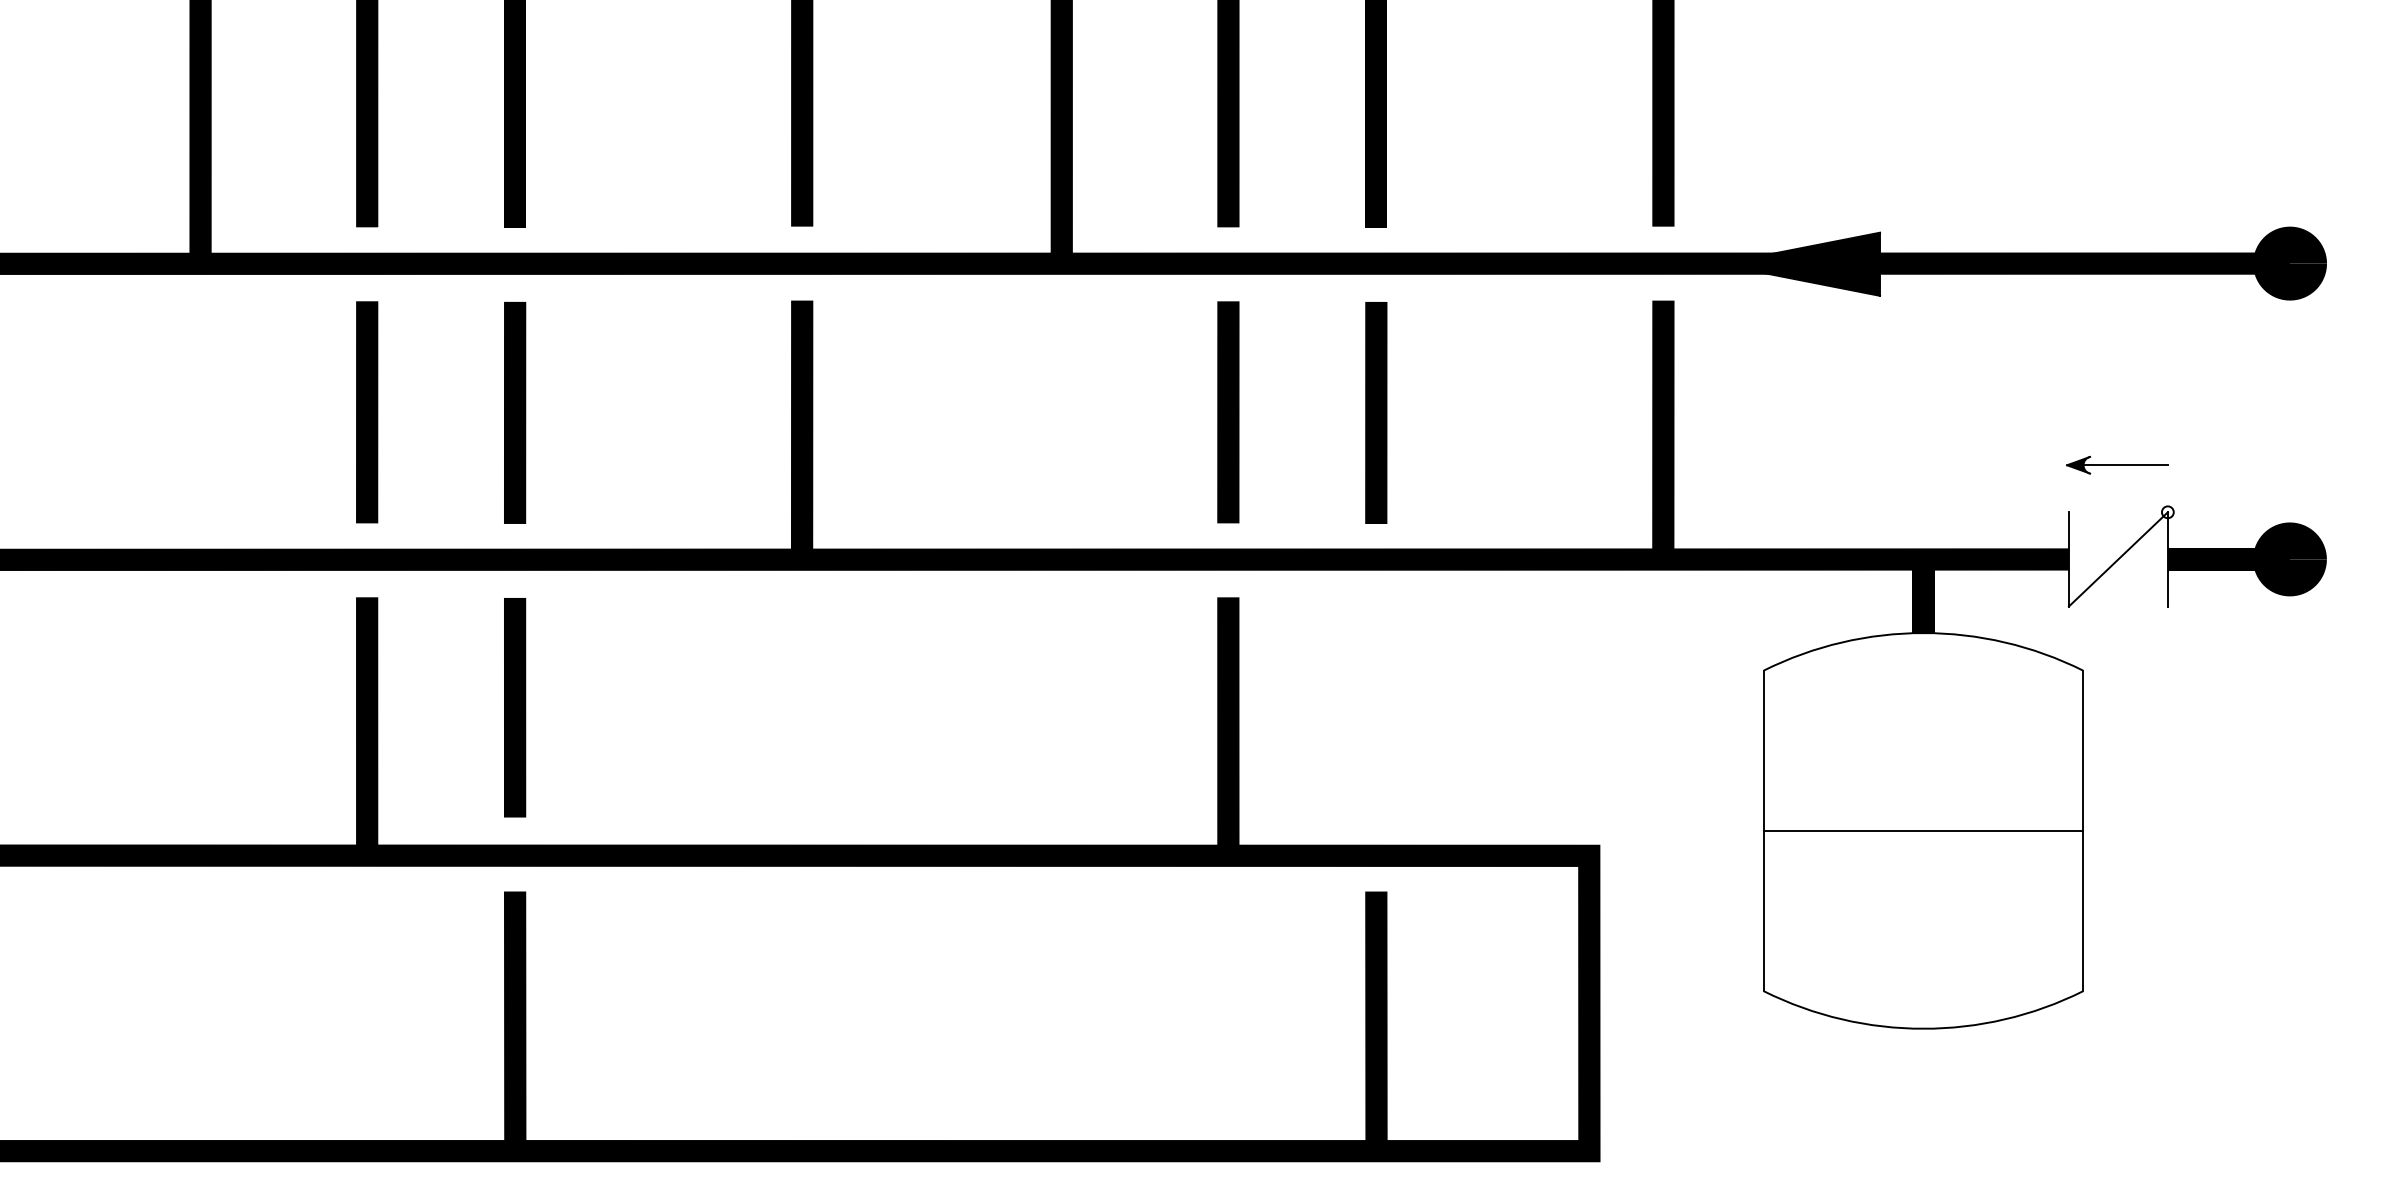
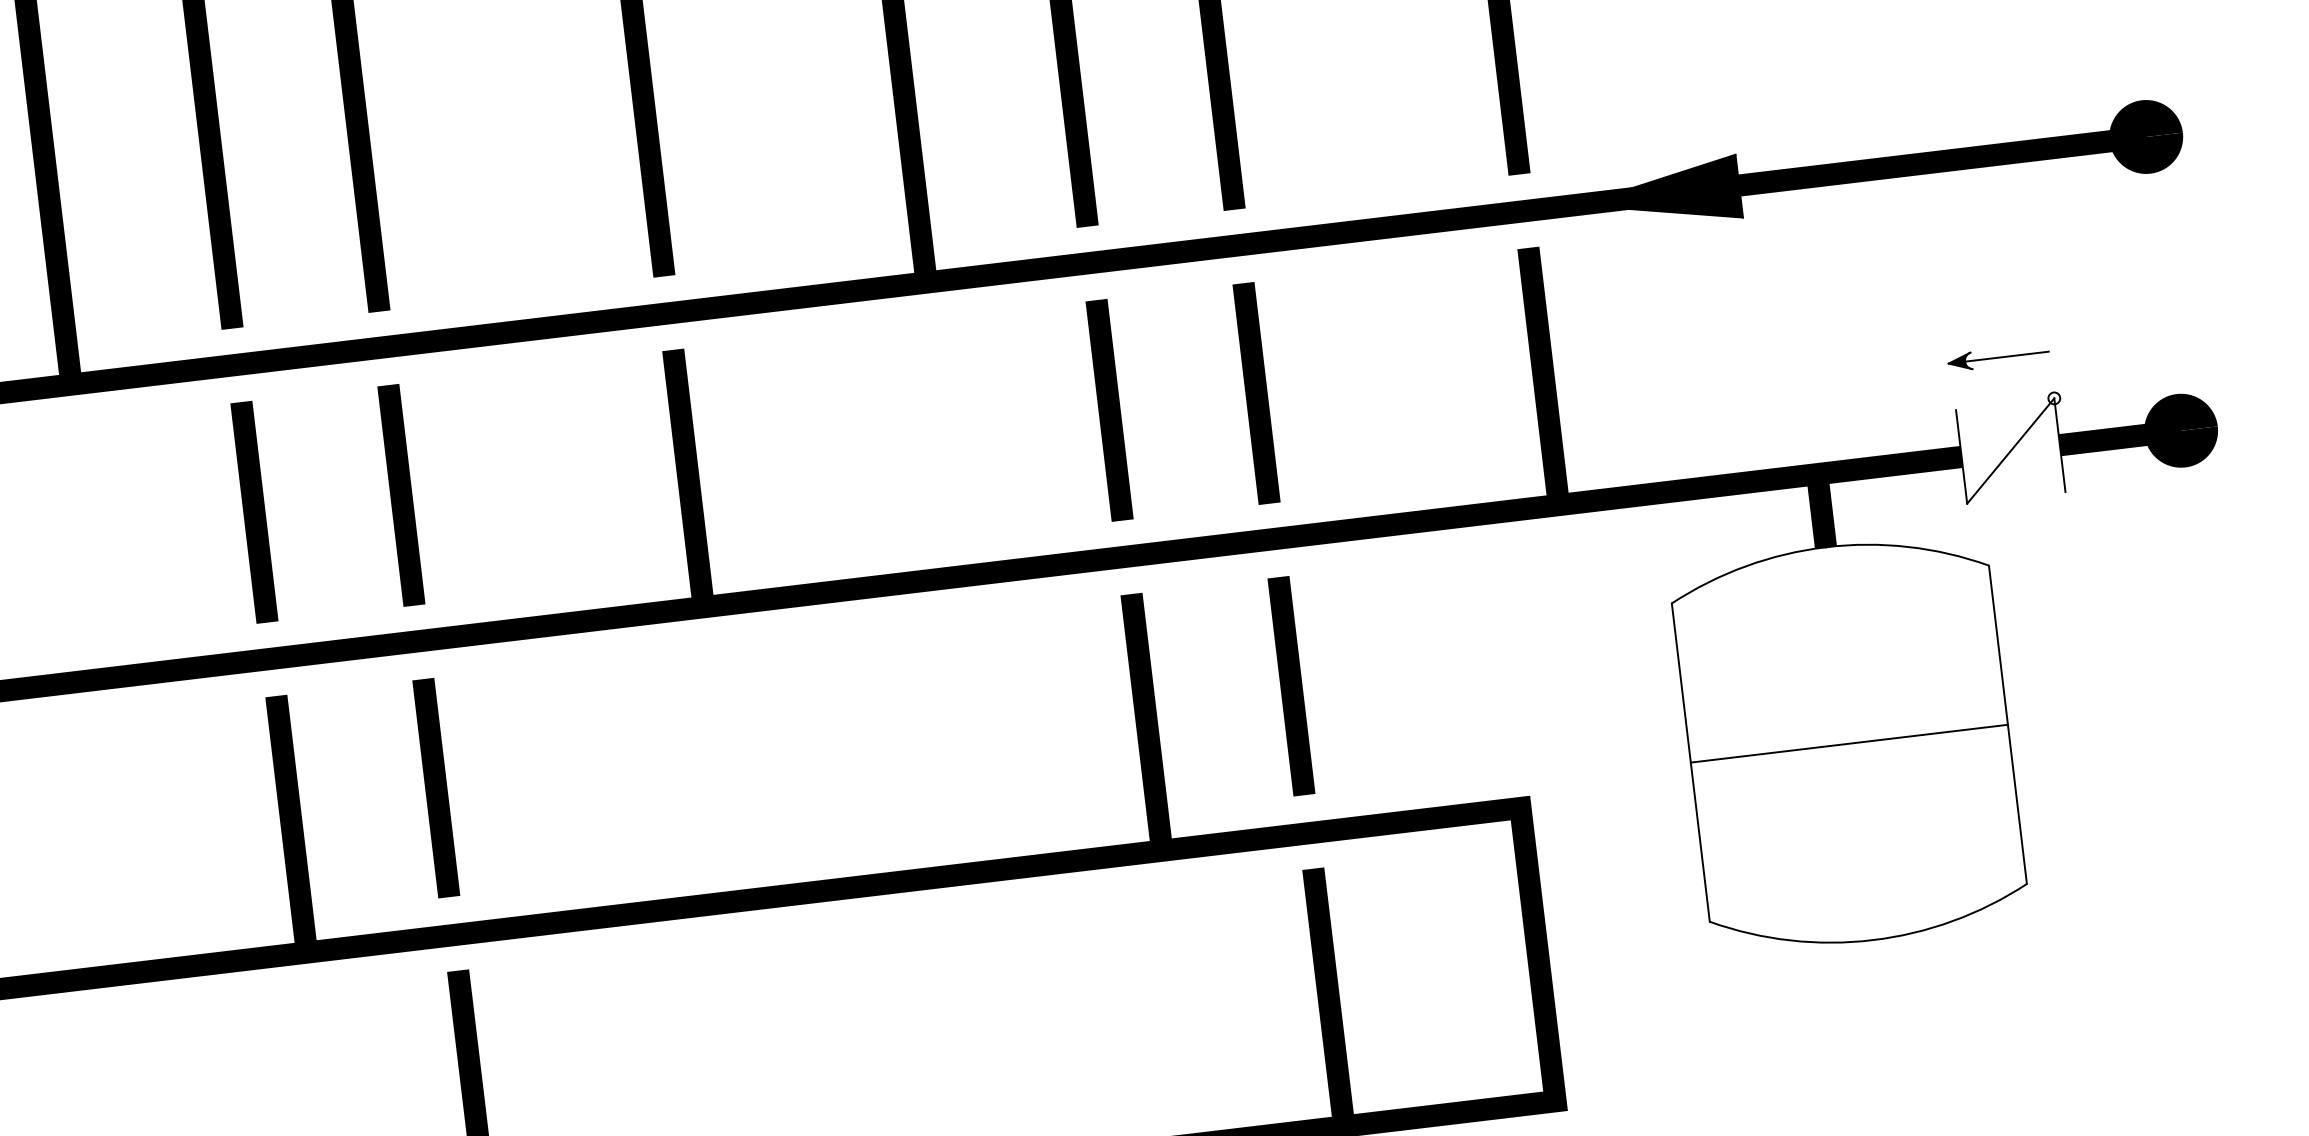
line: (1376, 707) -> (1291, 685), added

